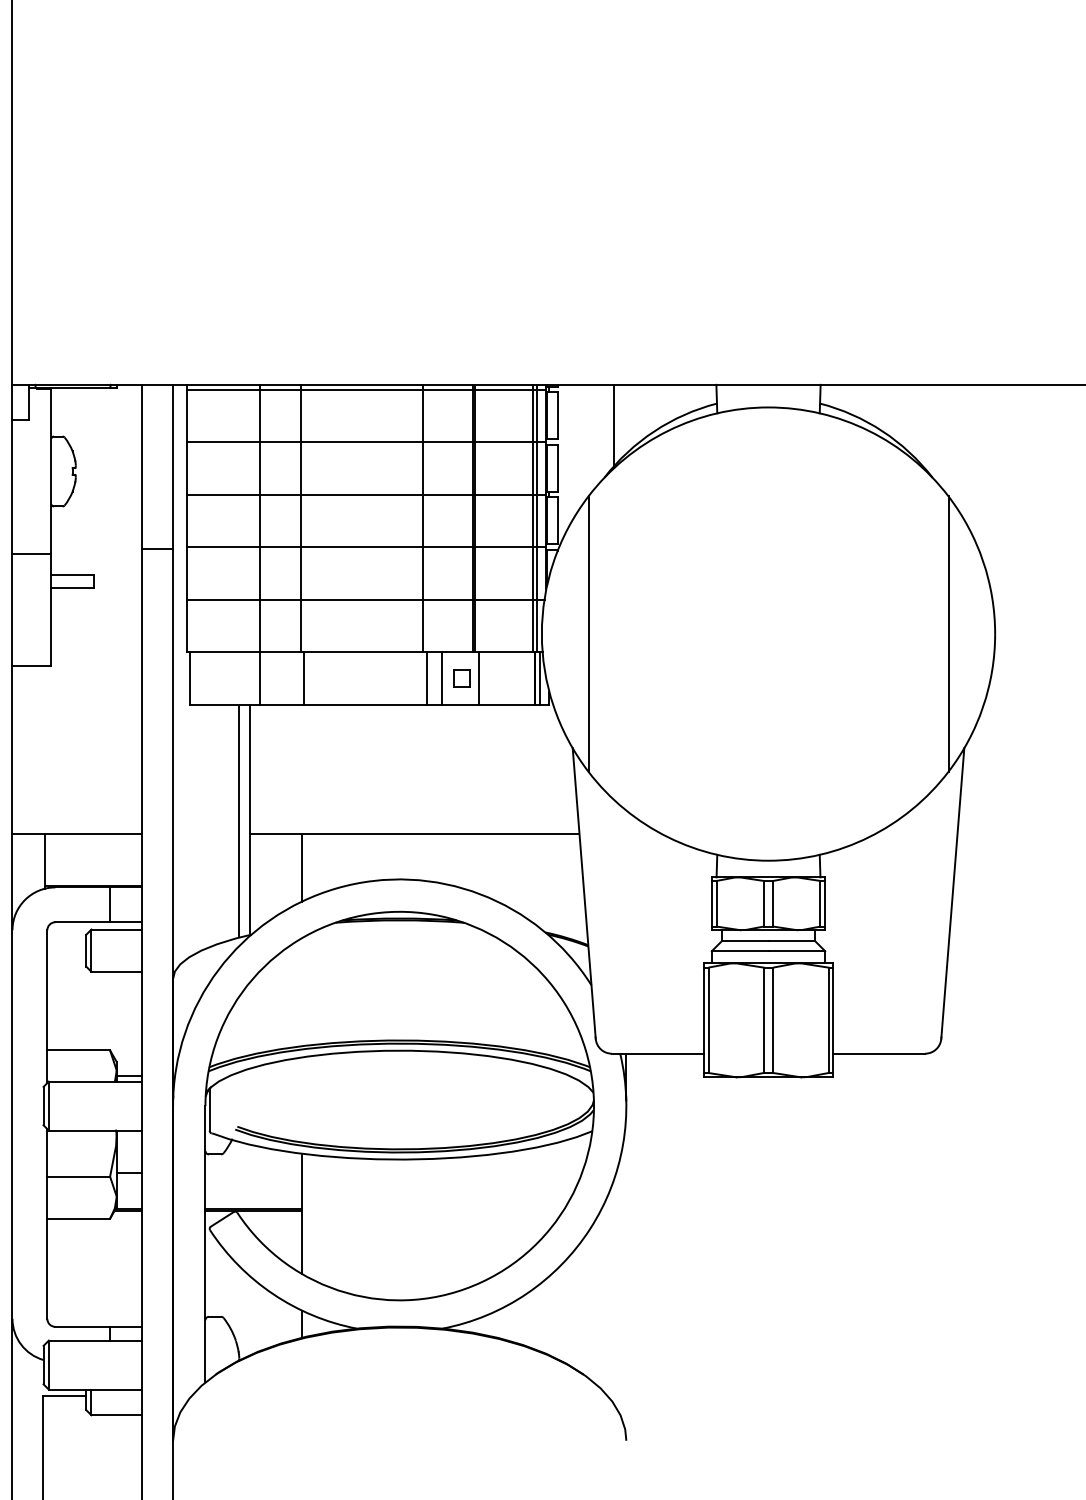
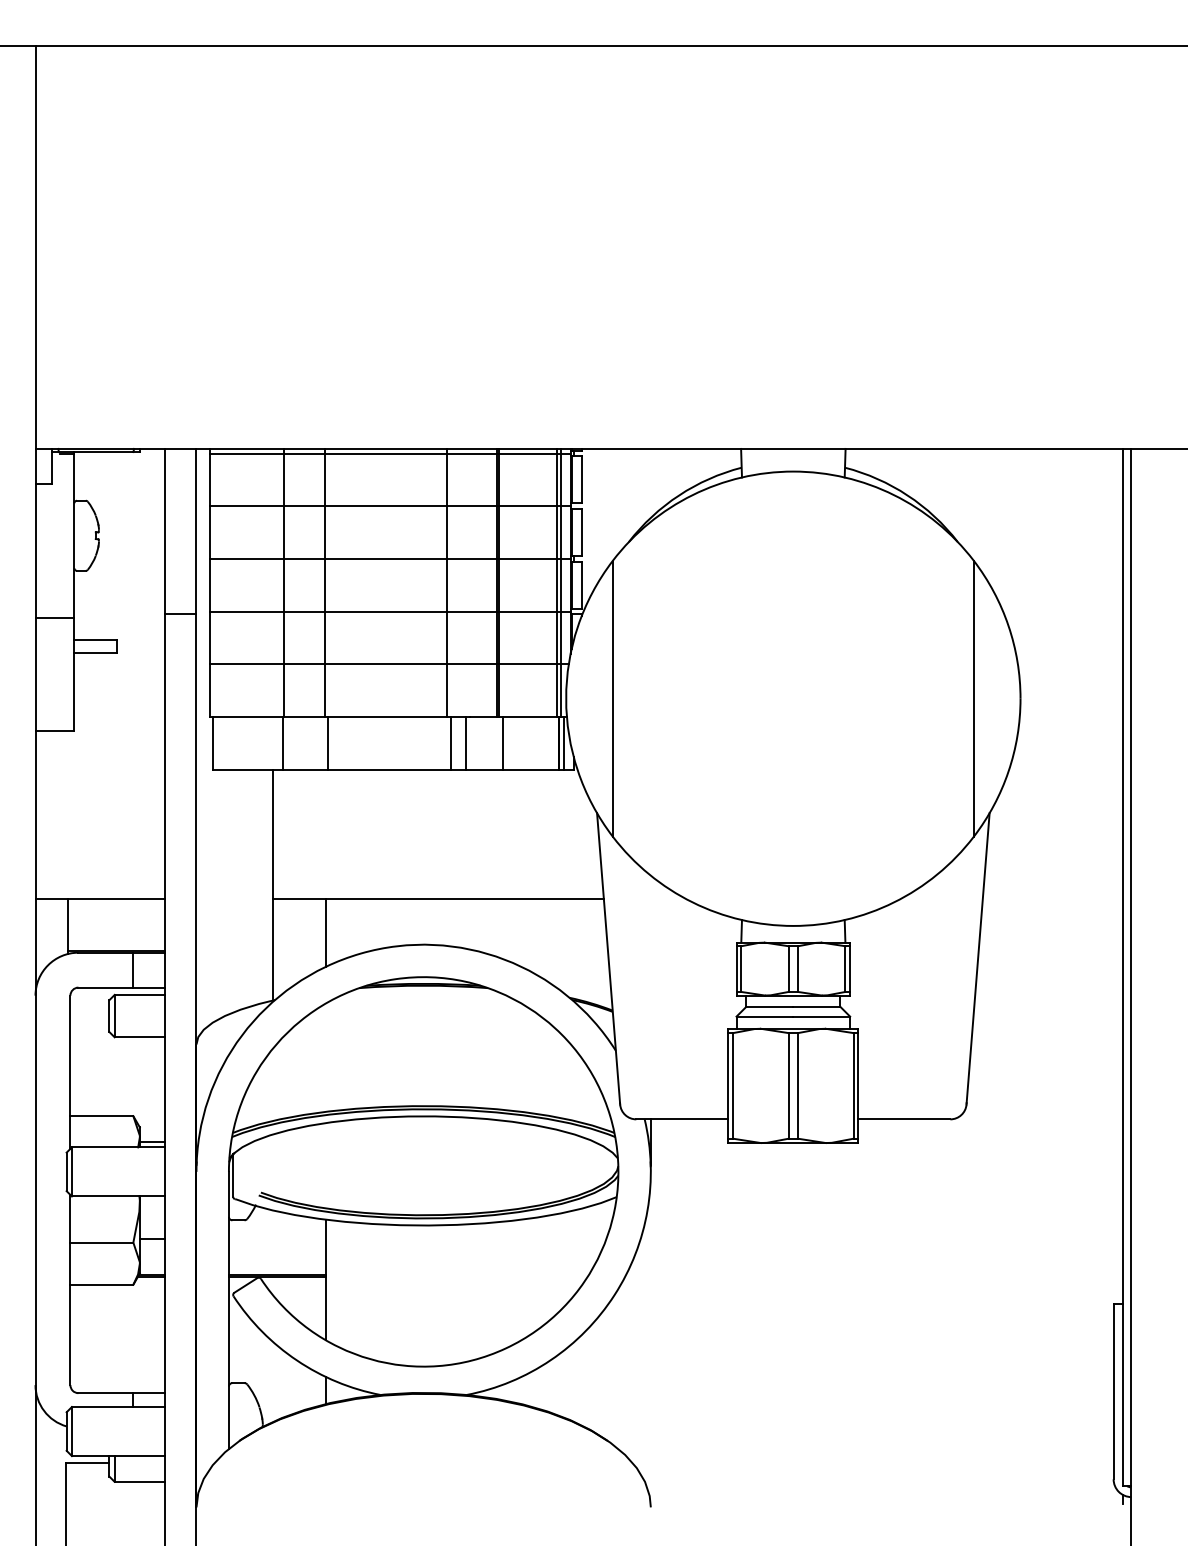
line: (614, 425) -> (638, 489), removed
part: (462, 678) -> (486, 743), removed
line: (238, 820) -> (262, 885), removed

